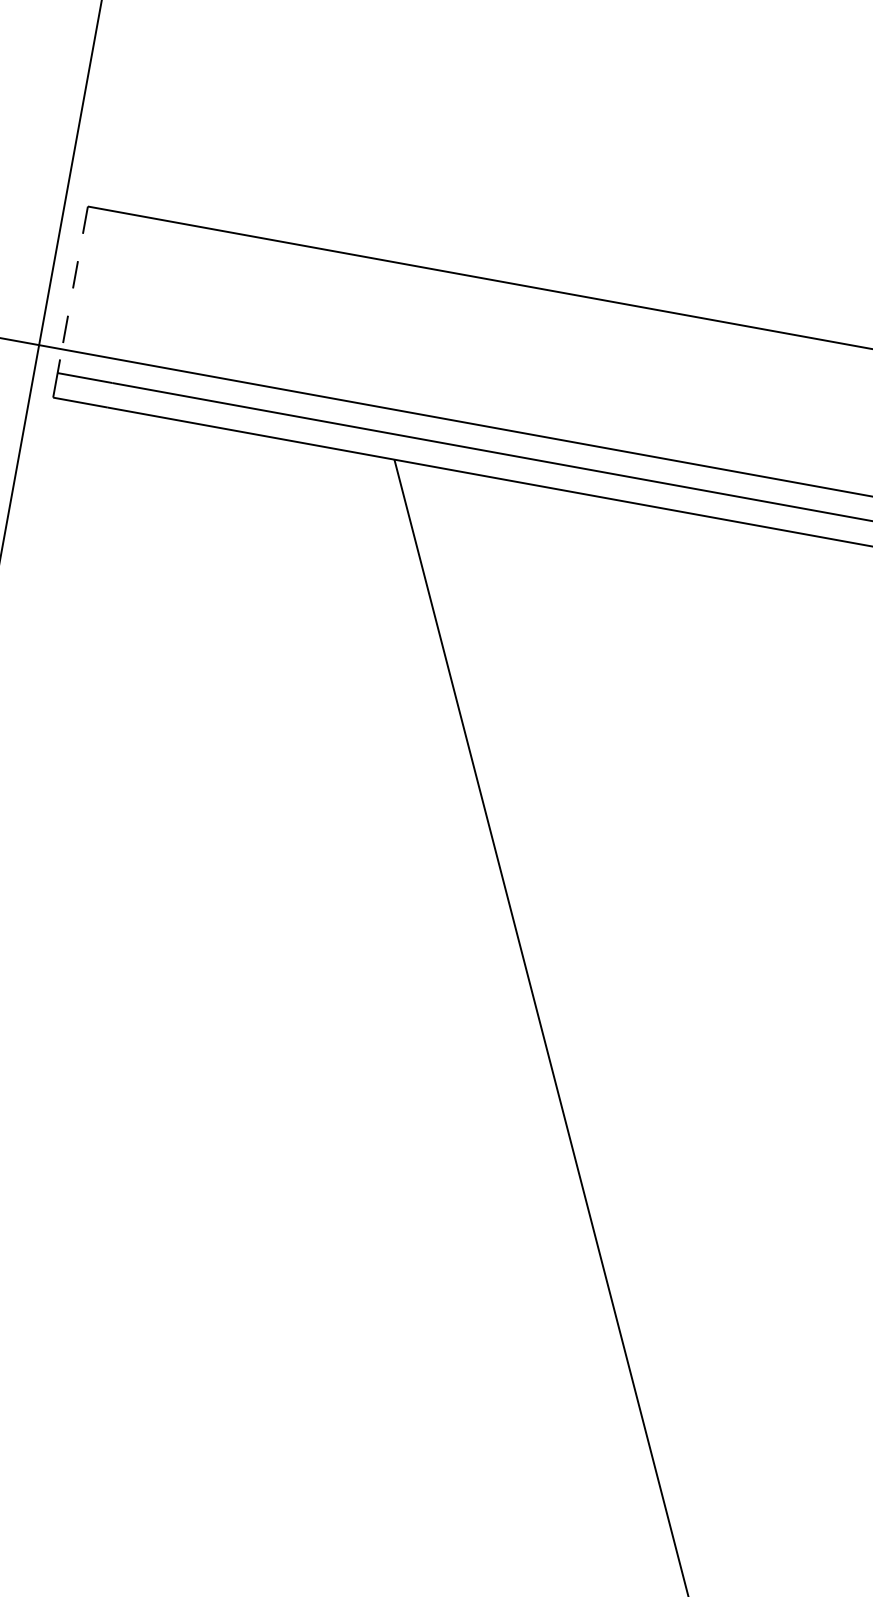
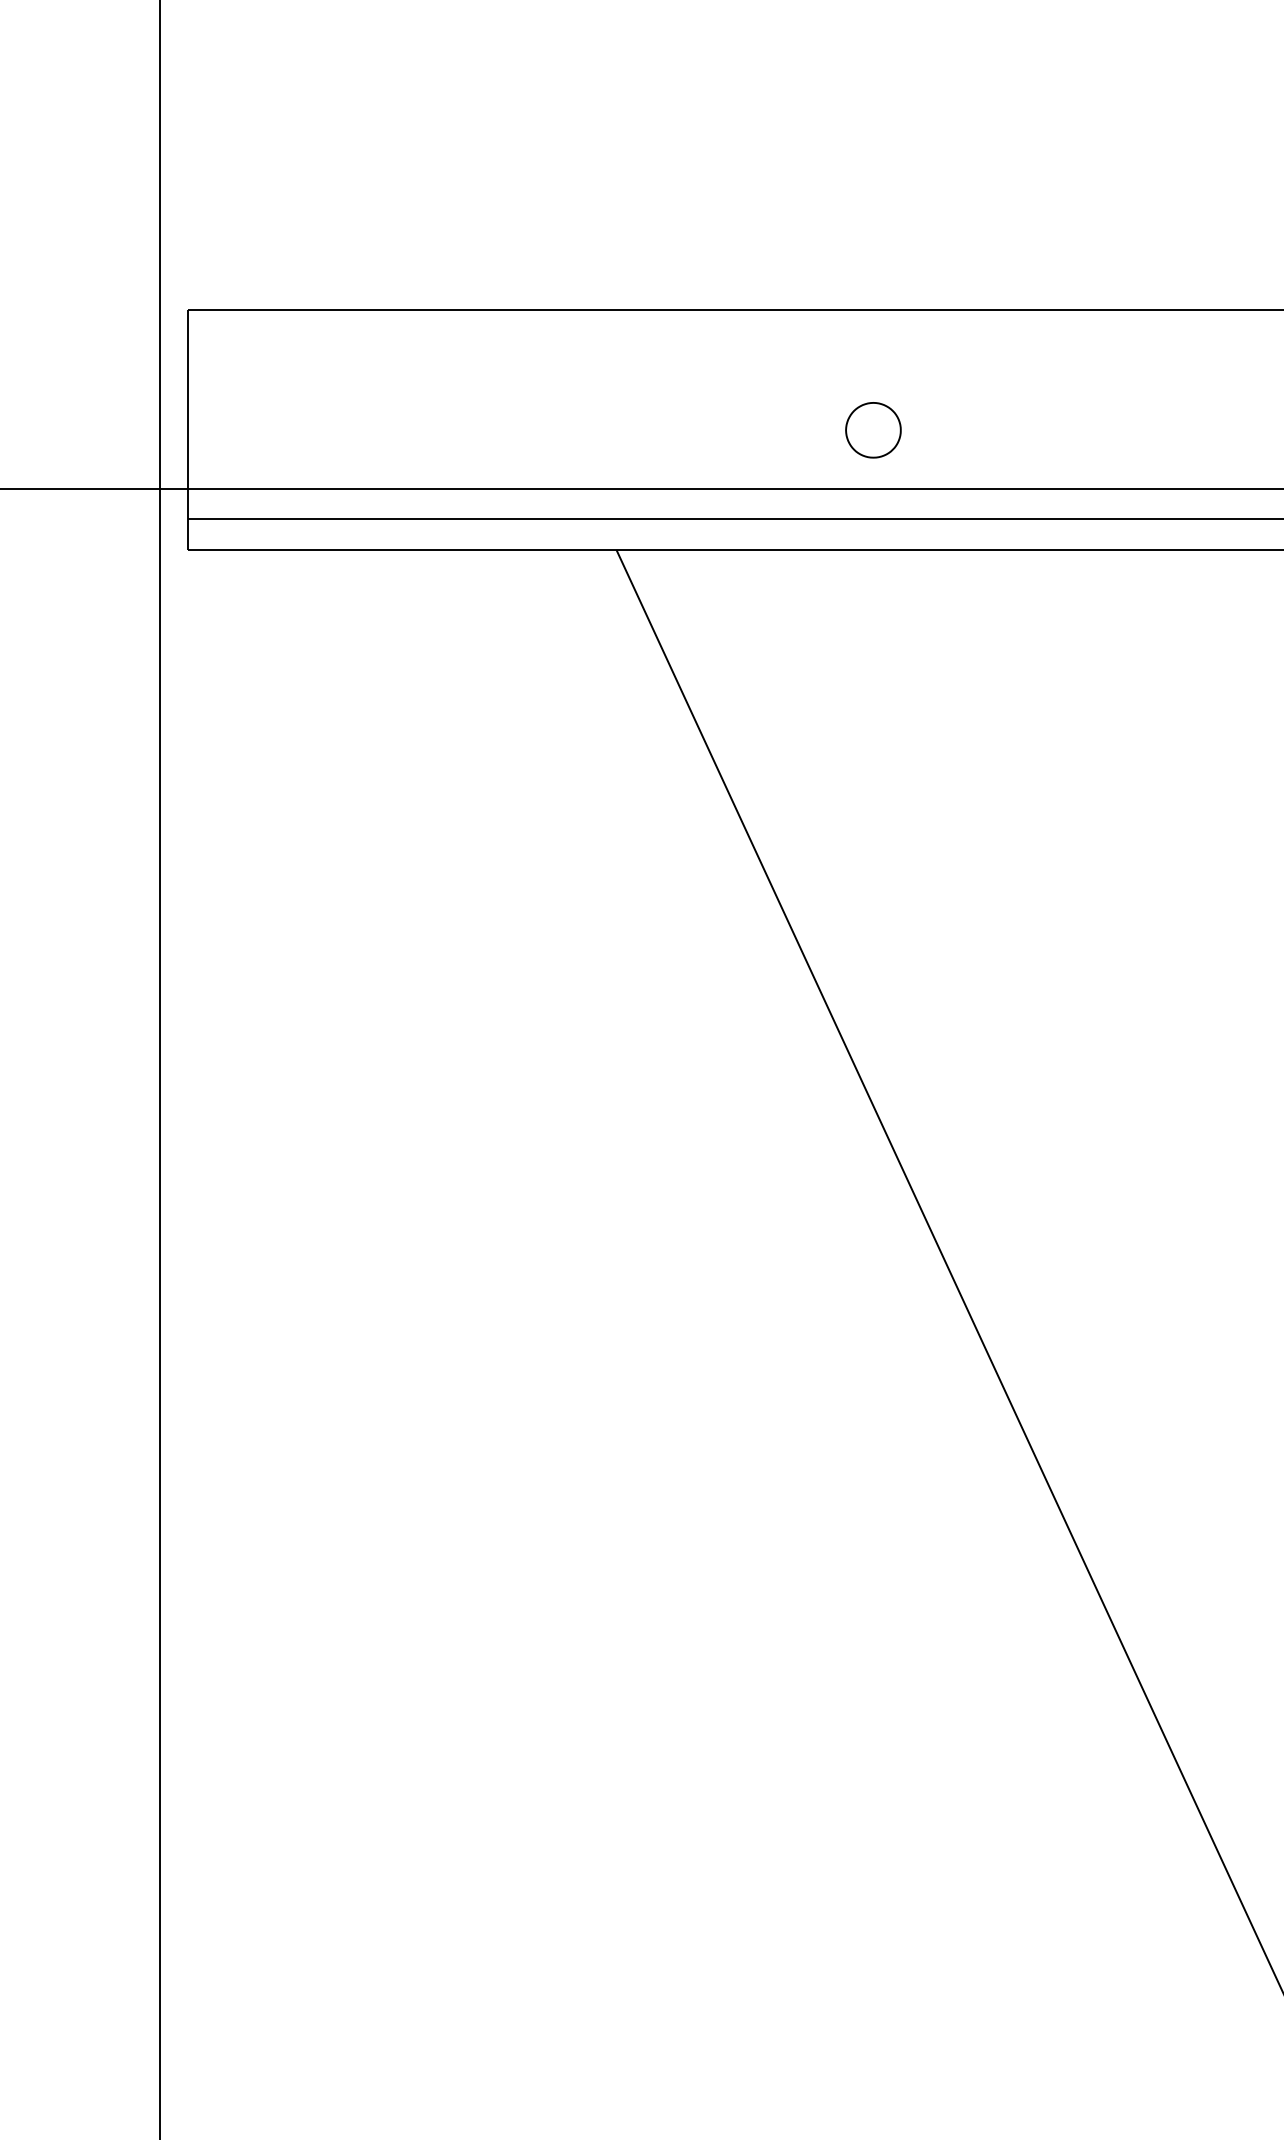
line: (74, 283) -> (188, 406), dashed -> solid
part: (616, 401) -> (873, 430), added

